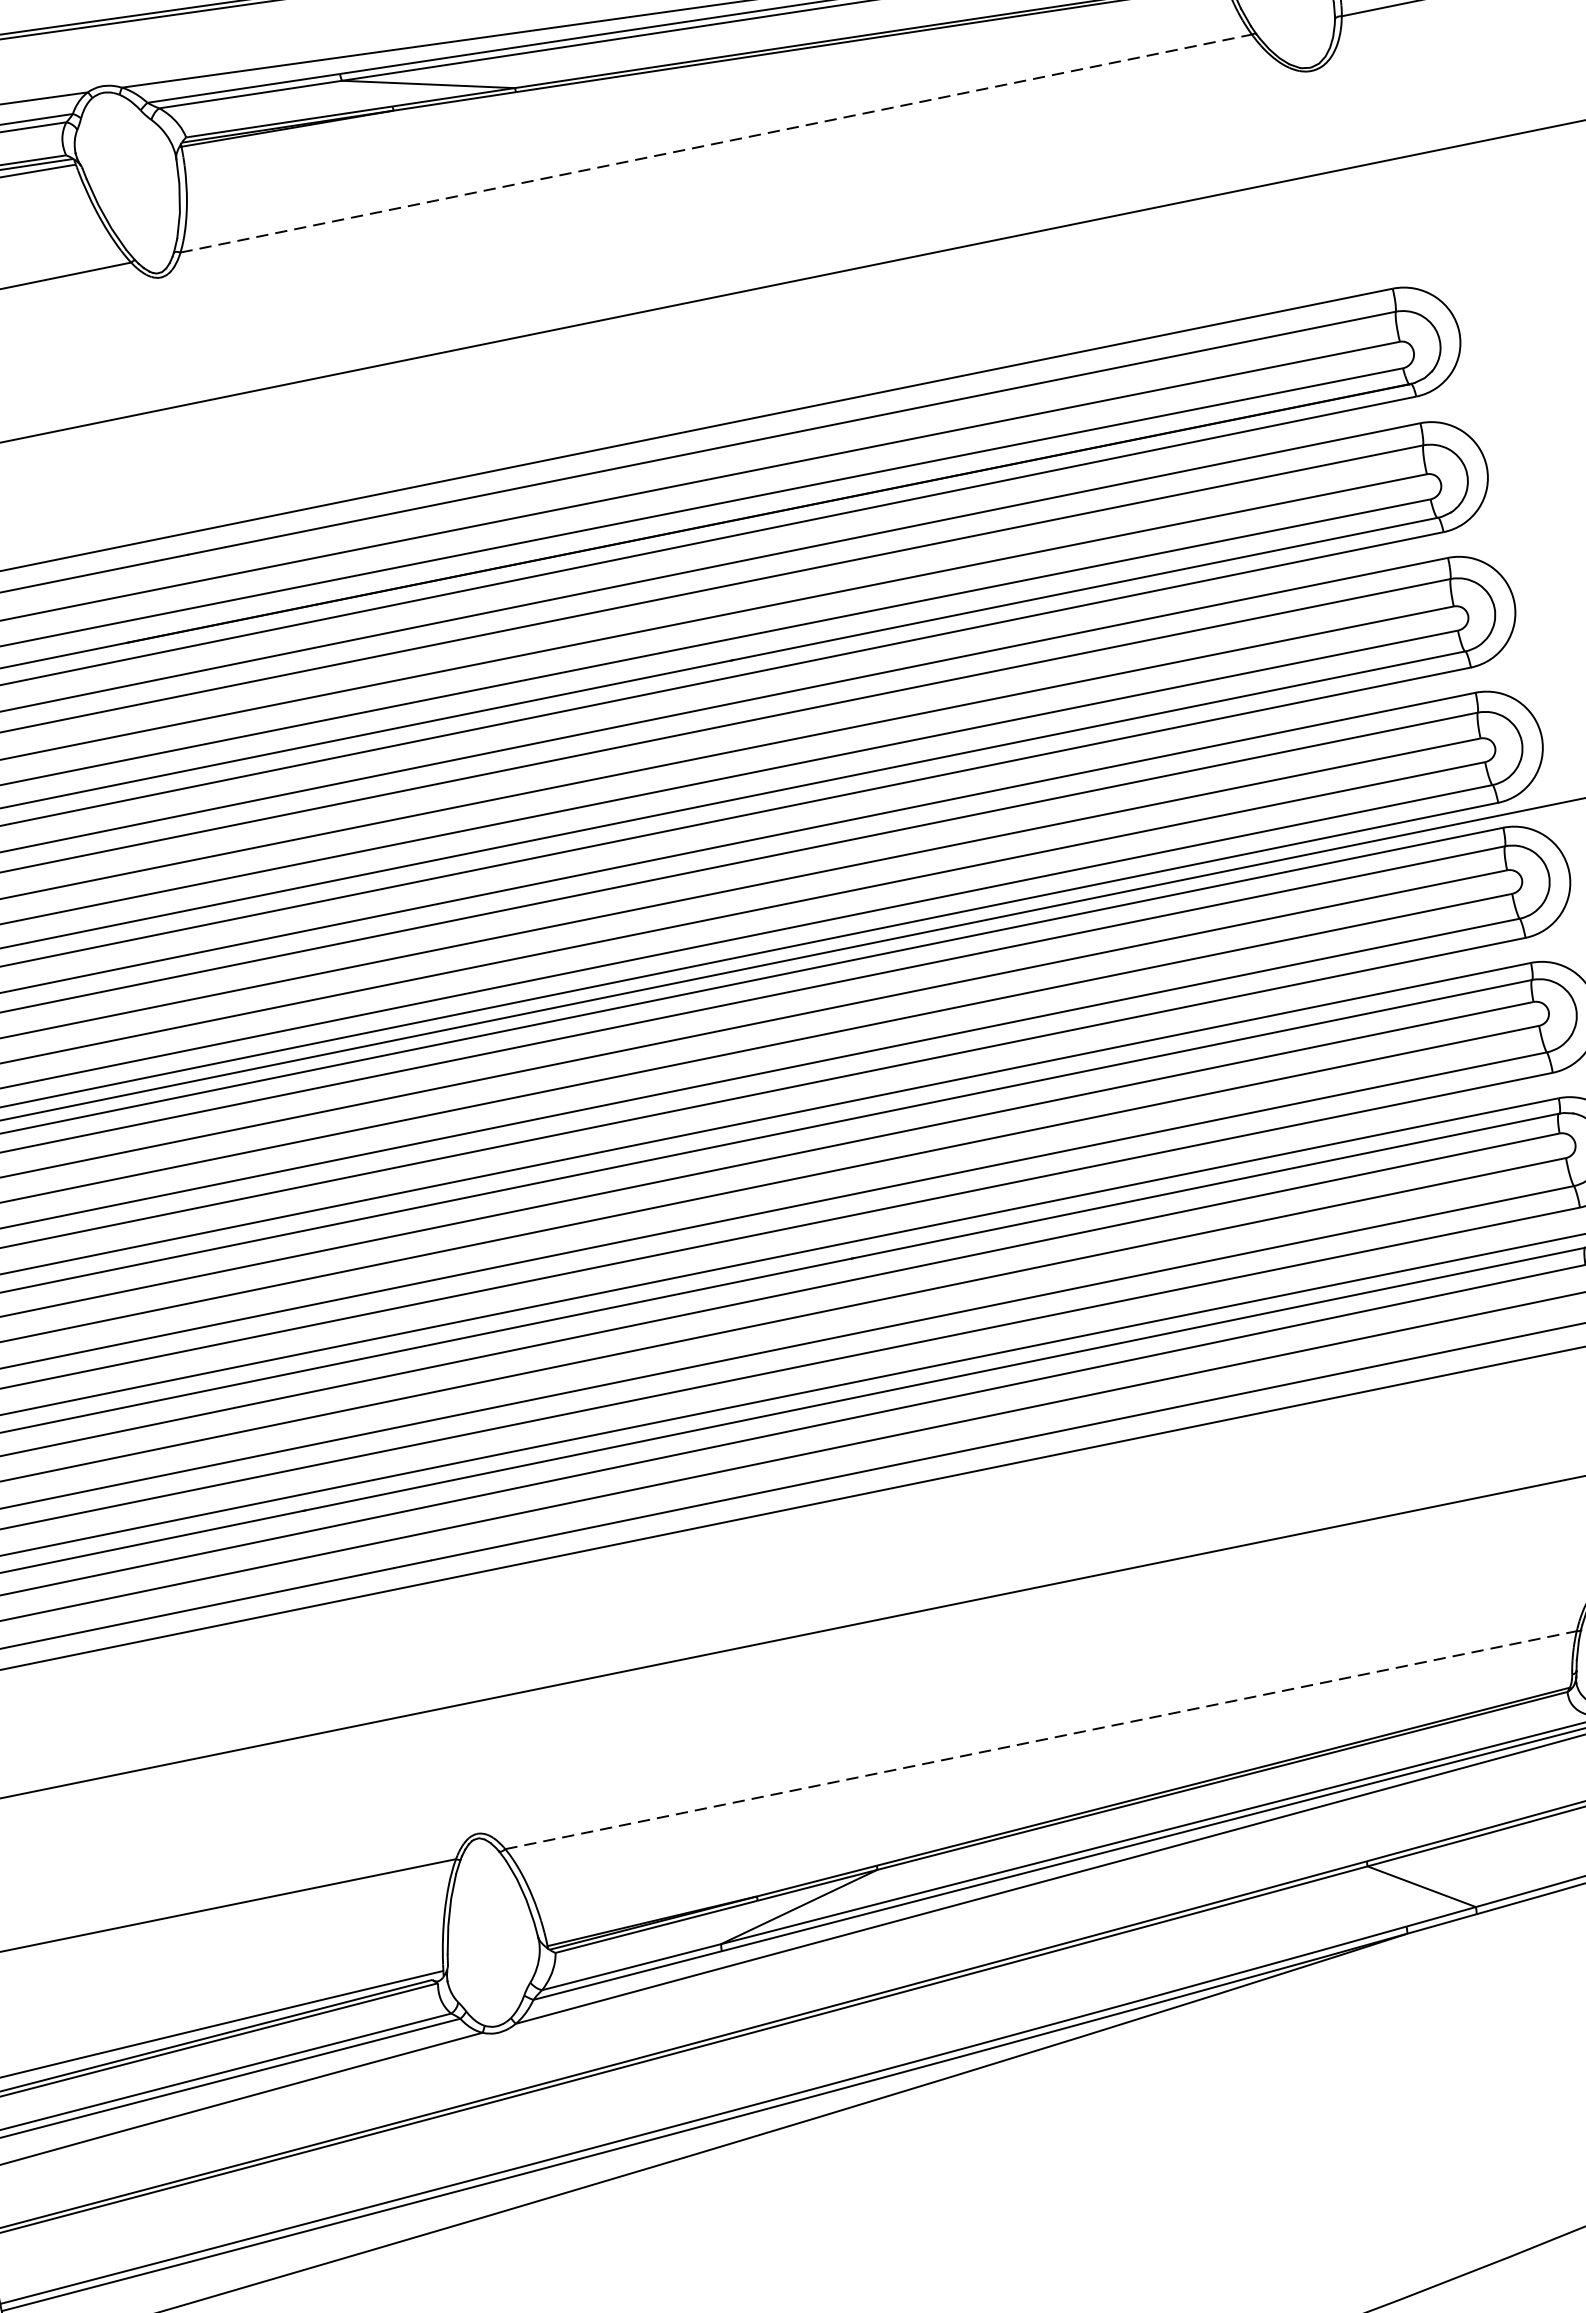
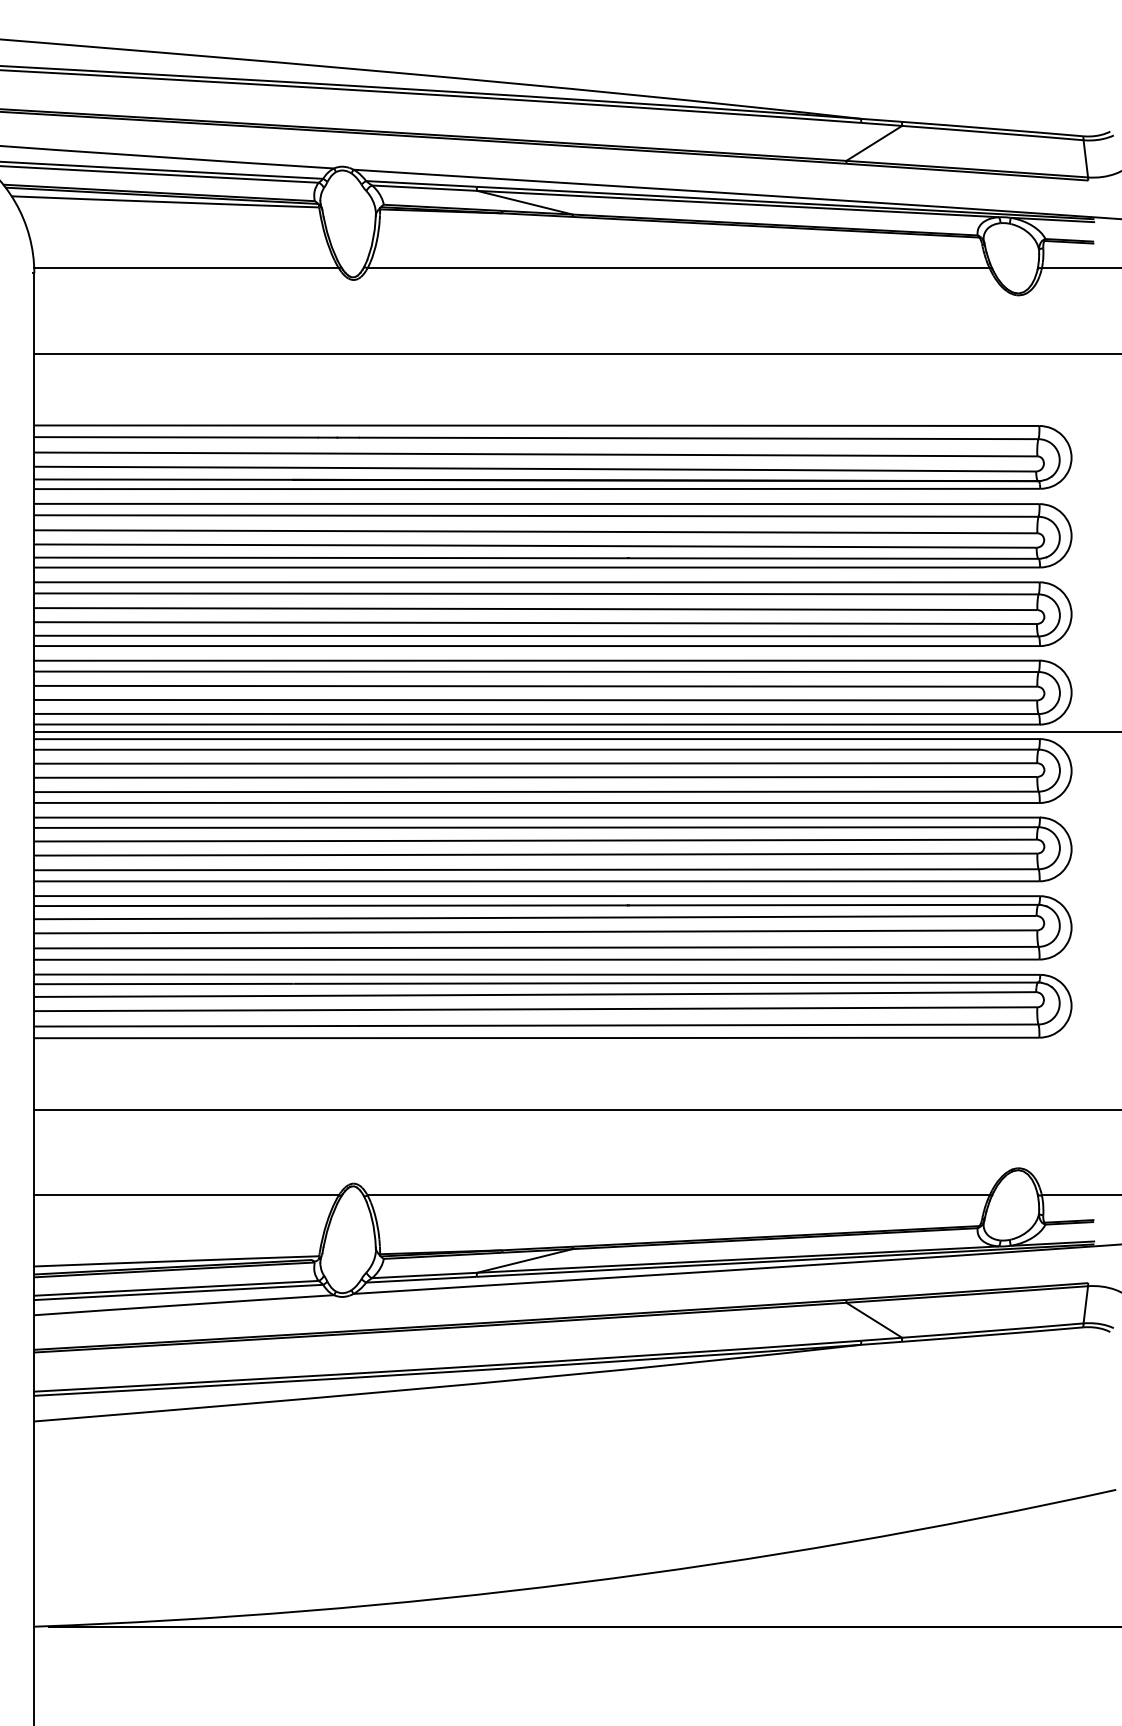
line: (717, 143) -> (679, 268), dashed -> solid
line: (1042, 1740) -> (679, 1195), dashed -> solid

